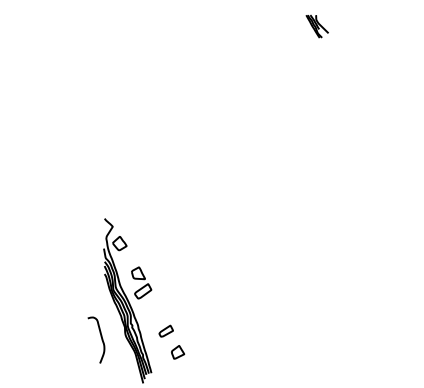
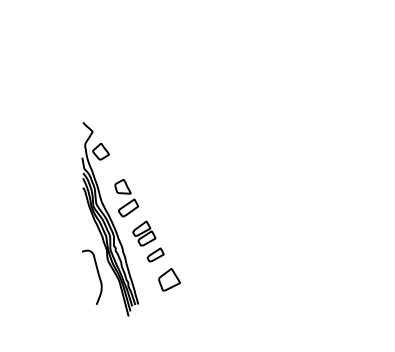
part: (156, 313) -> (144, 234), added
curve: (100, 336) -> (97, 273), moved
part: (177, 352) -> (168, 280), size x1.43

